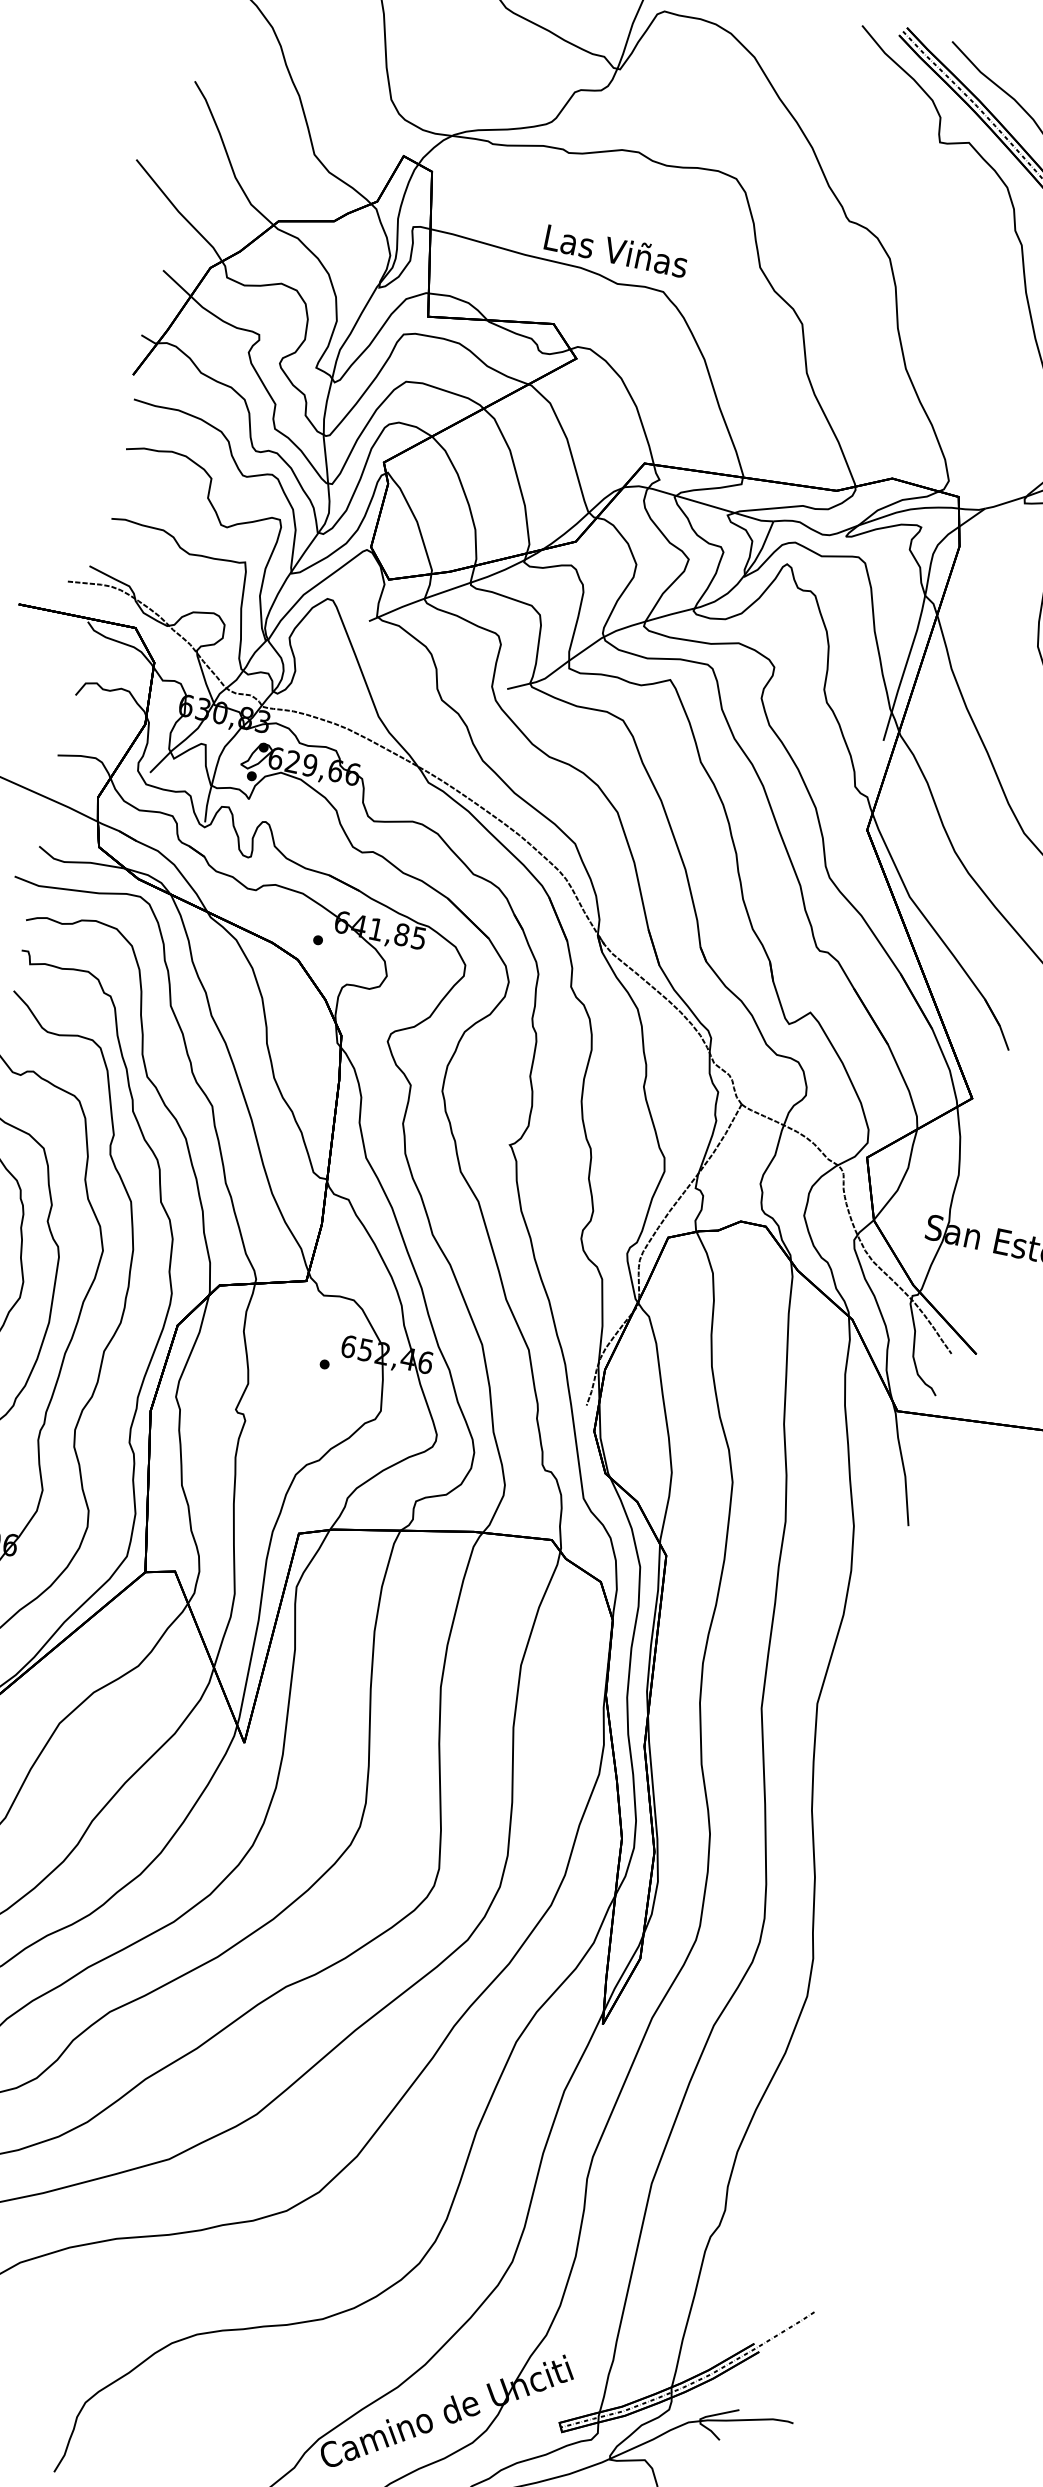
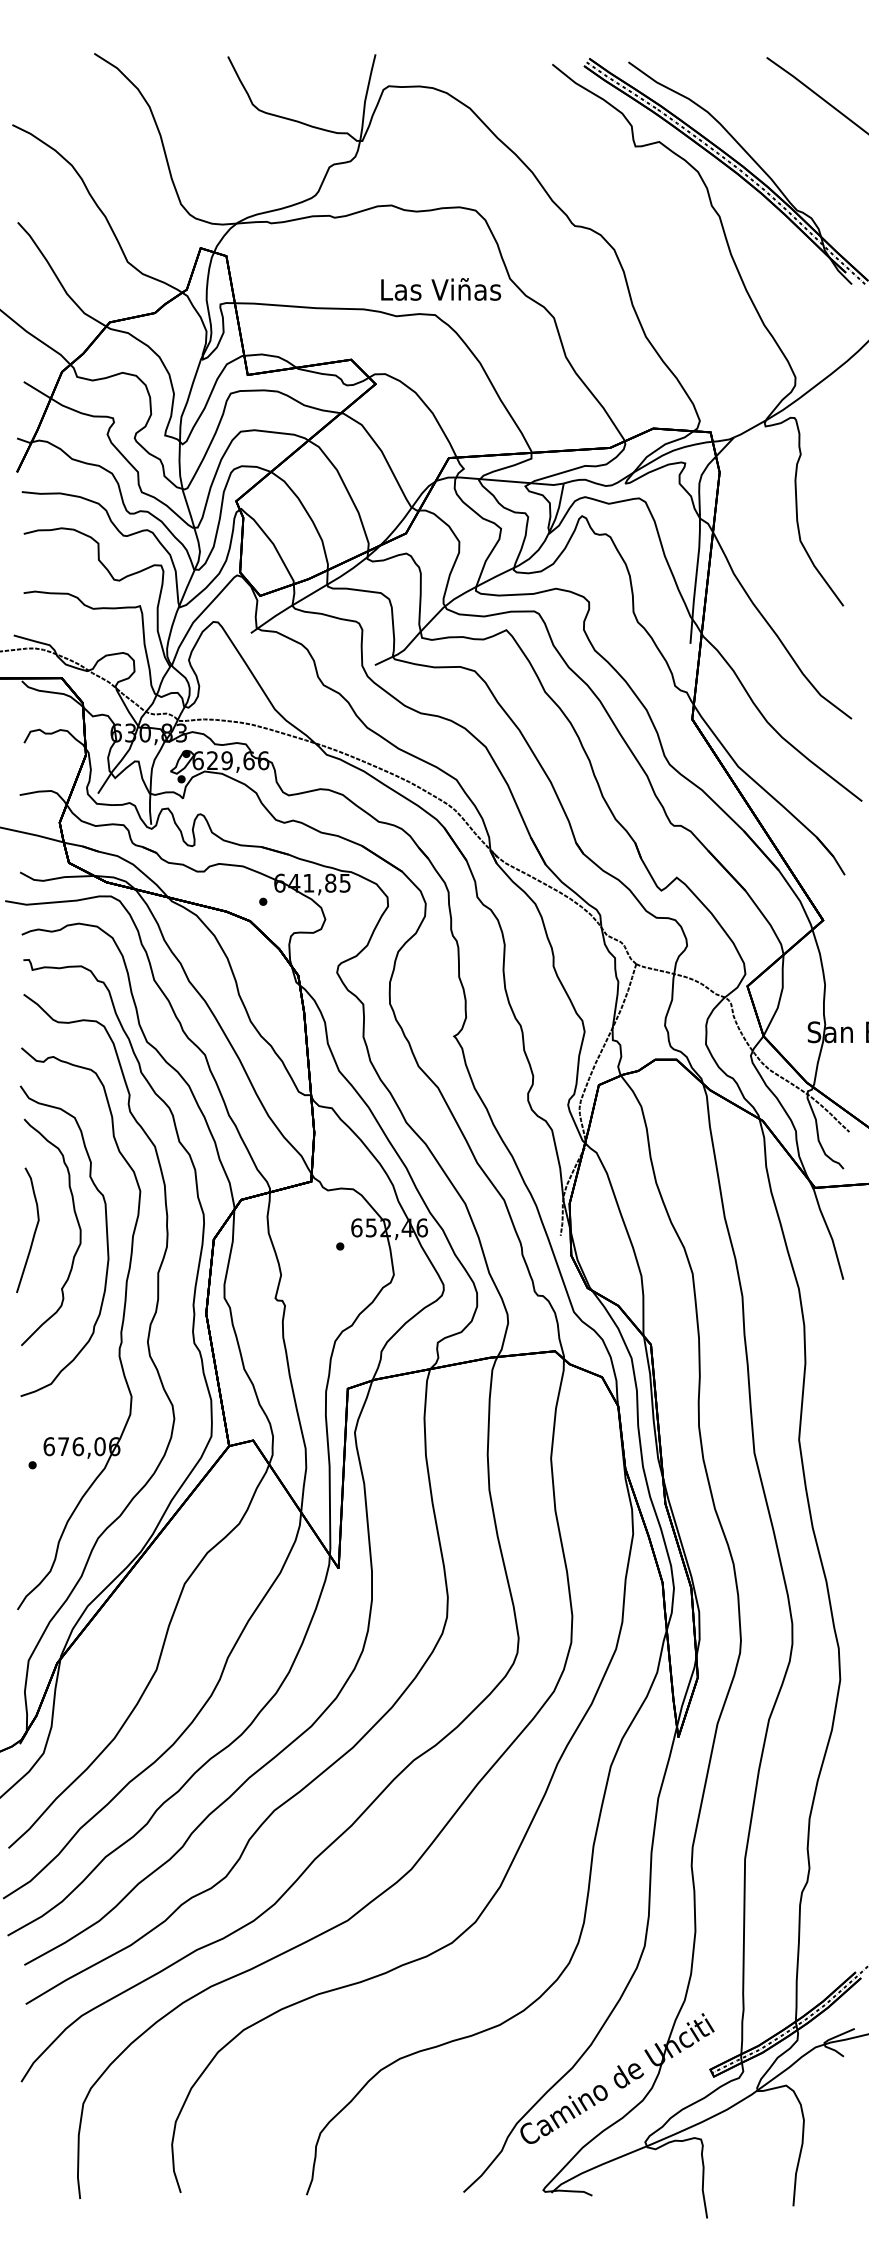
text: (616, 250) -> (441, 289), moved

